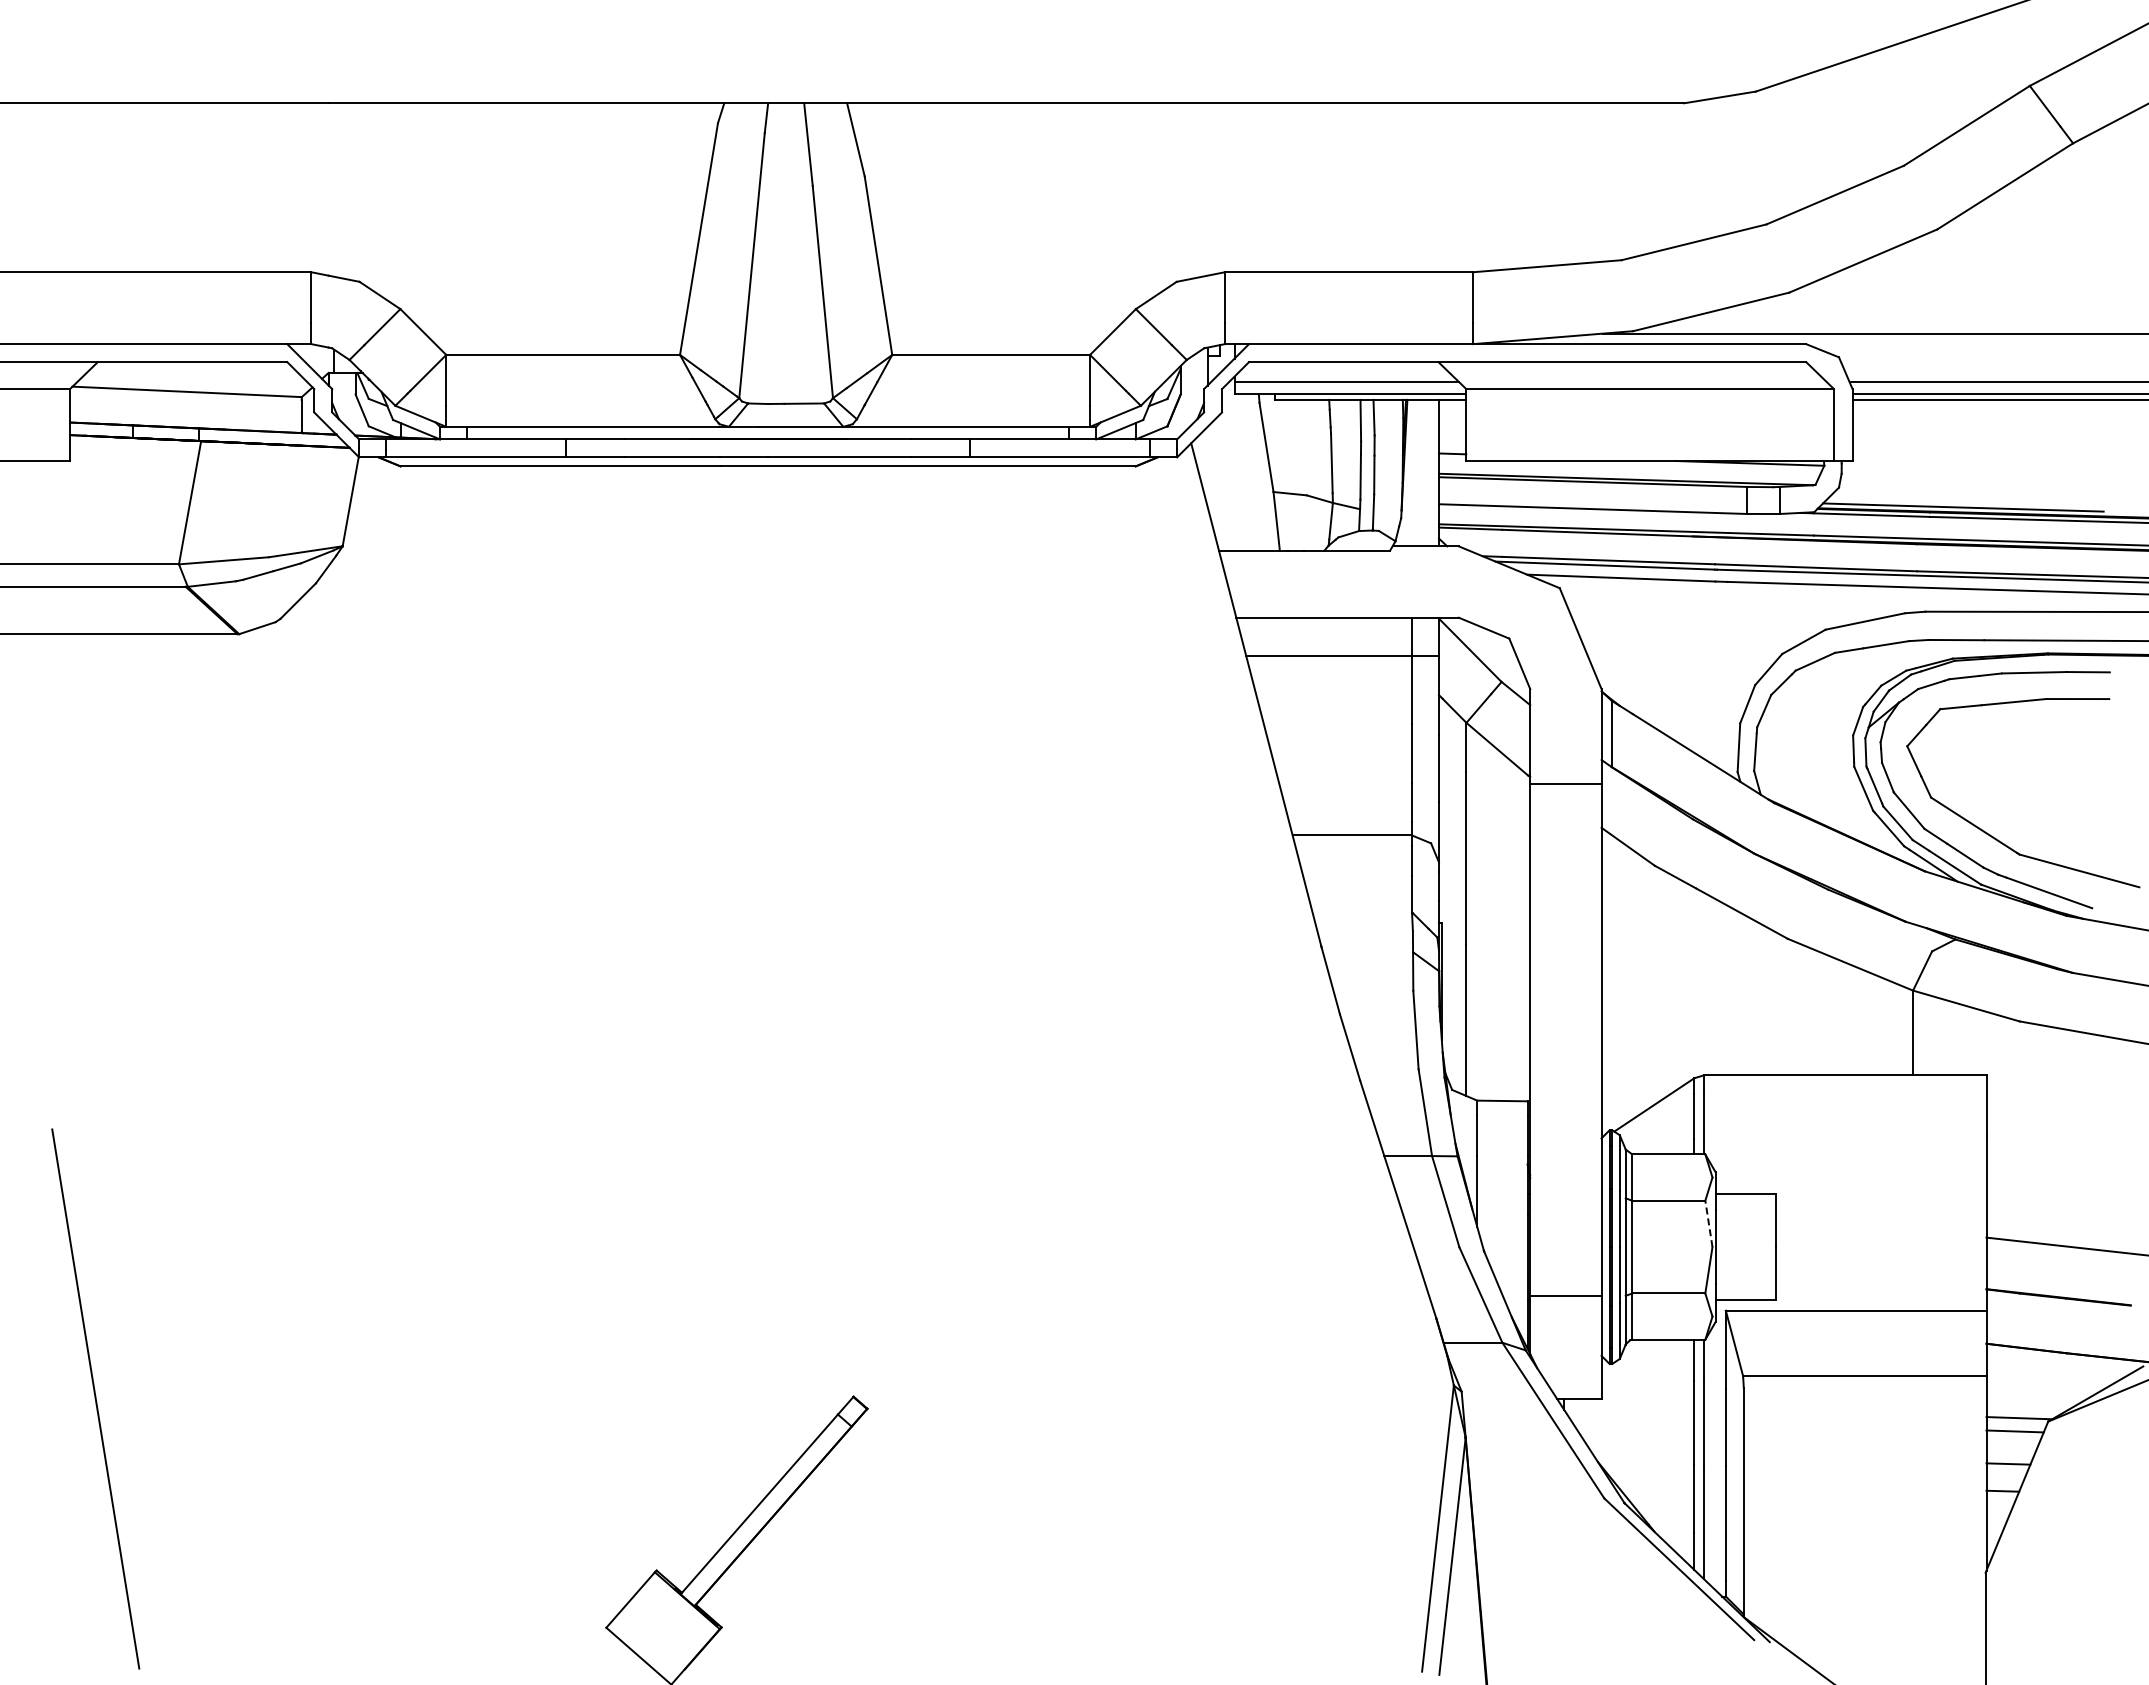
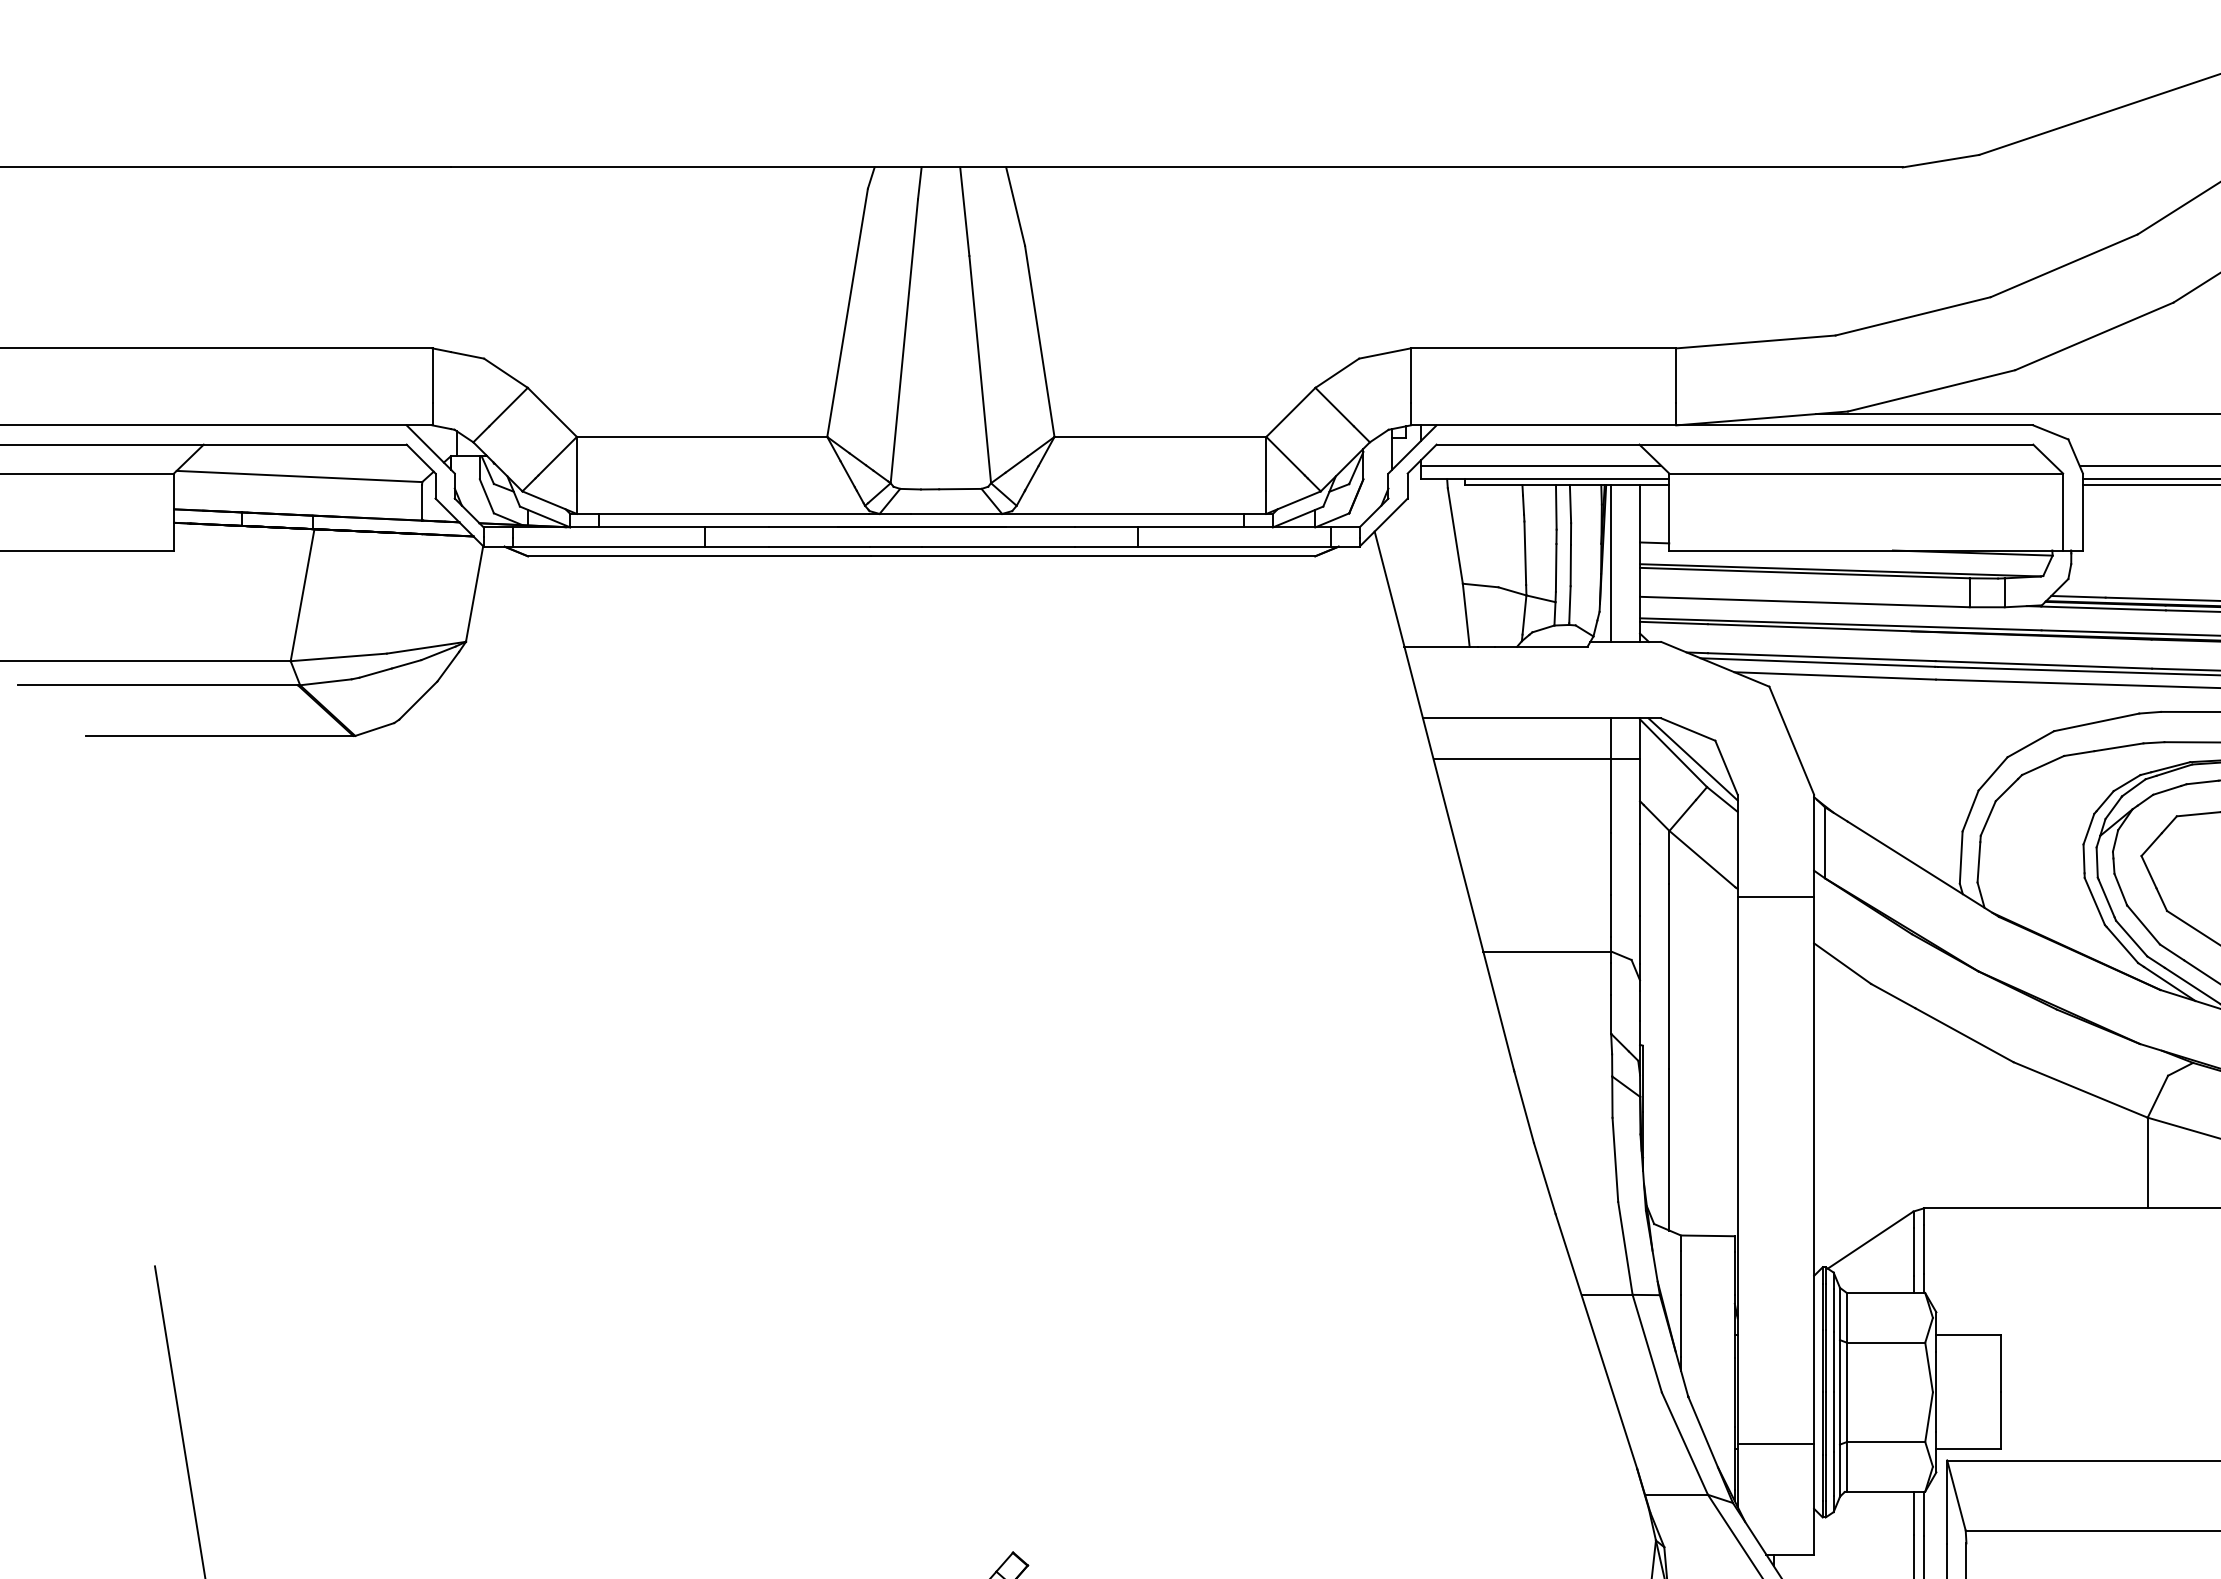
line: (1412, 472) -> (1611, 562), added
line: (1488, 655) -> (1693, 758), added
line: (1708, 1223) -> (1928, 1367), dashed -> solid

